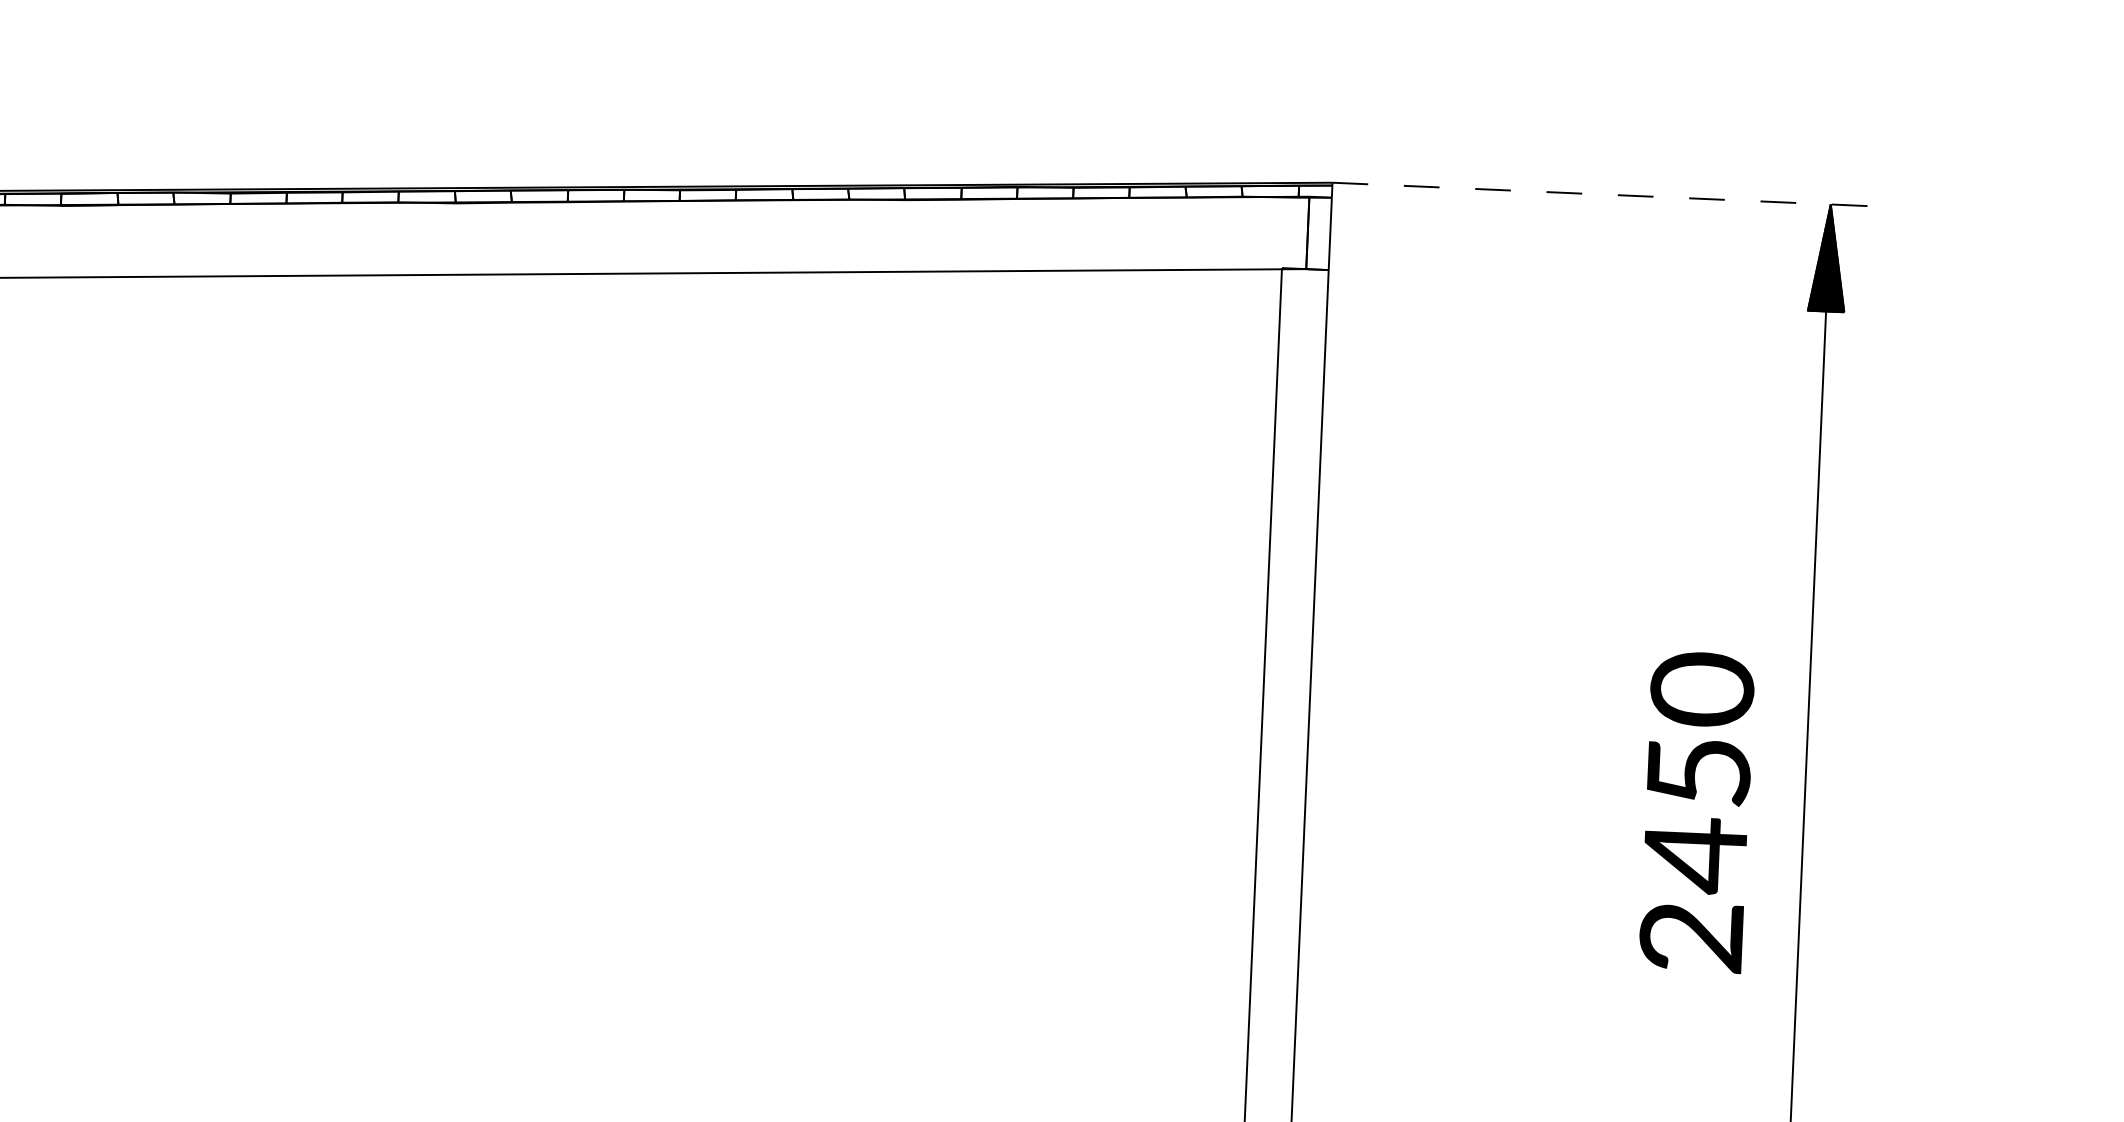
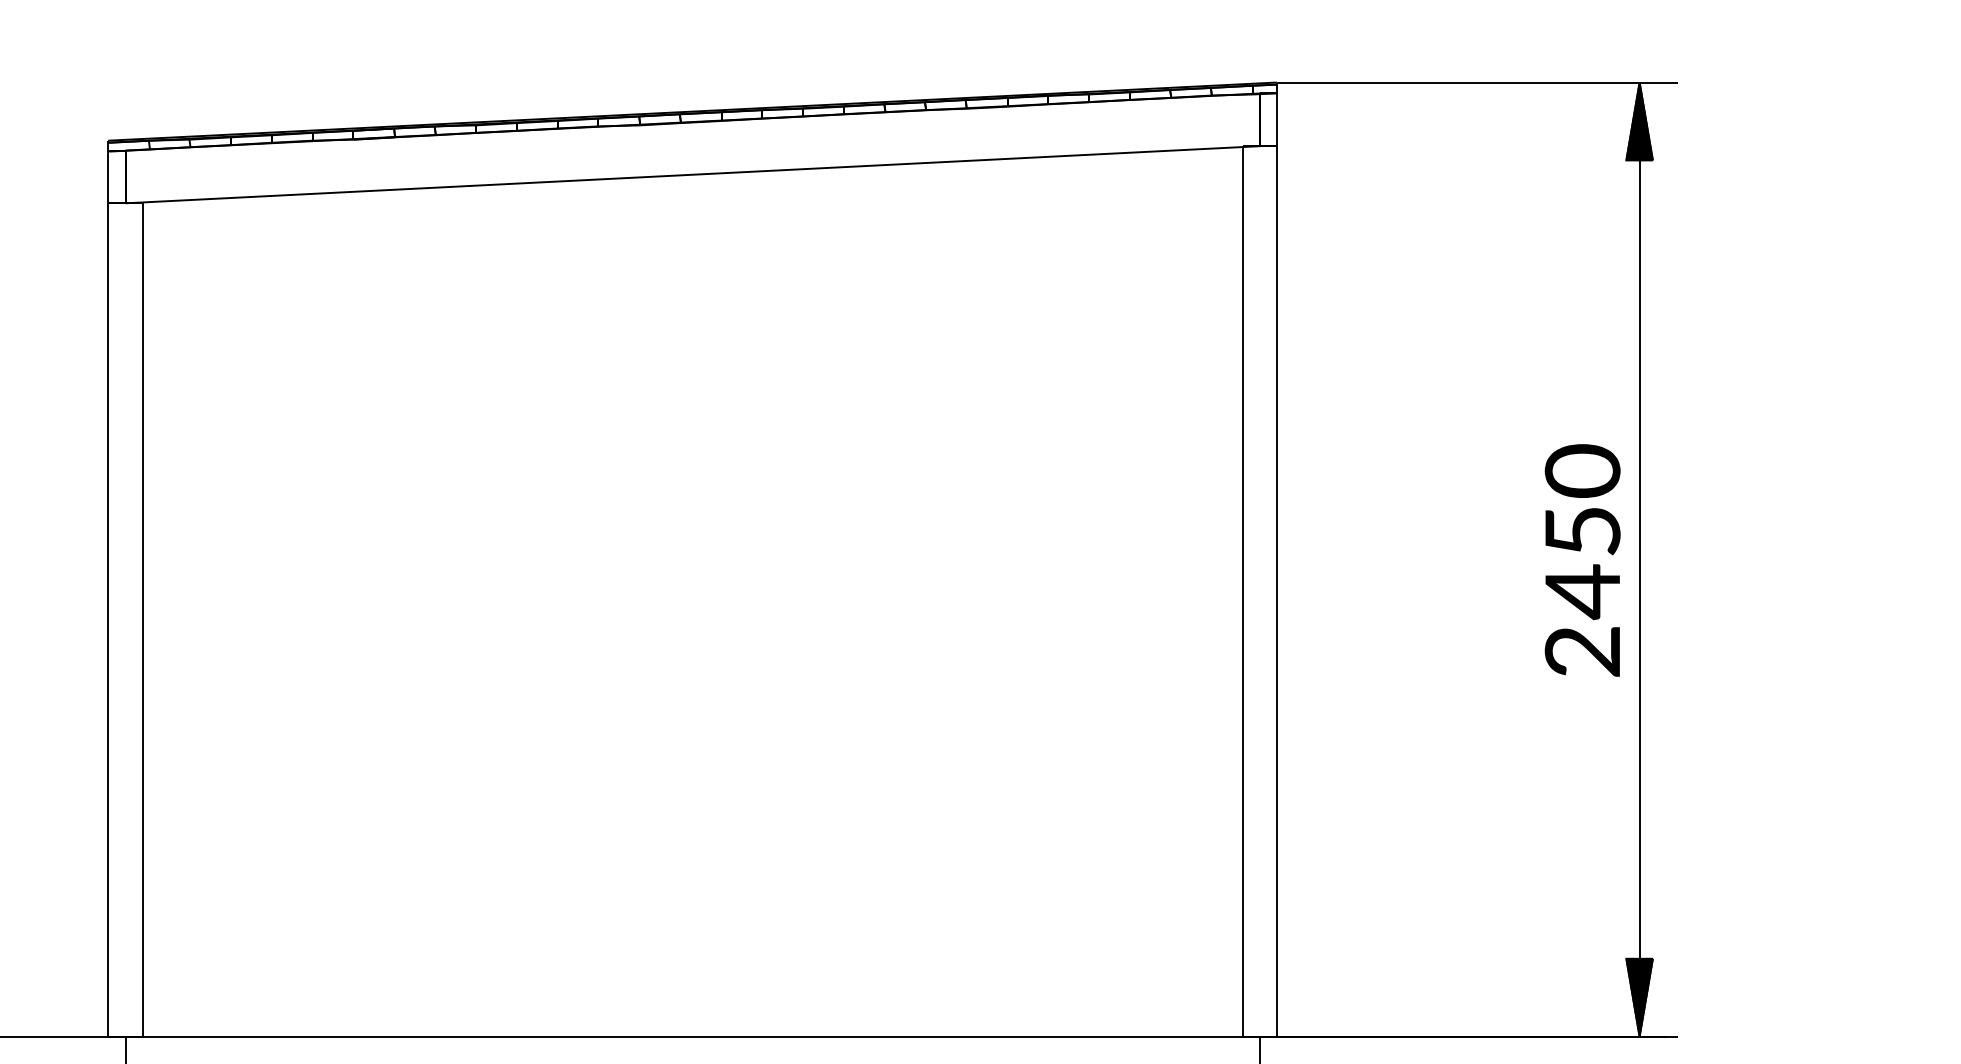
line: (1608, 194) -> (1477, 82), dashed -> solid
text: (1696, 812) -> (1582, 560), moved

